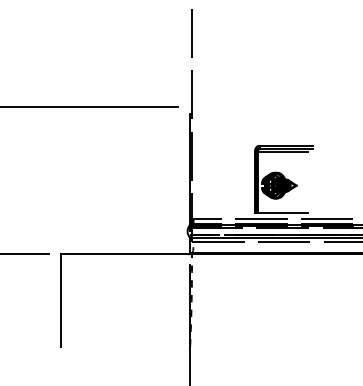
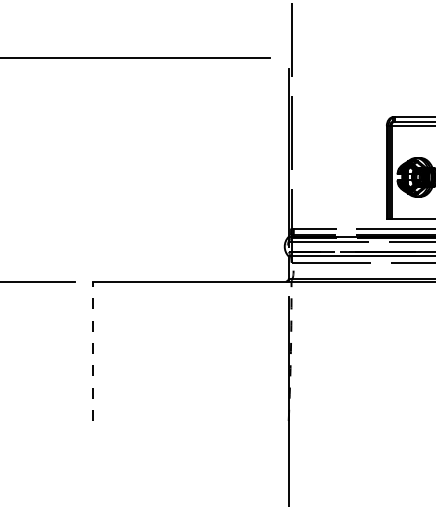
line: (61, 299) -> (93, 349), solid -> dashed

